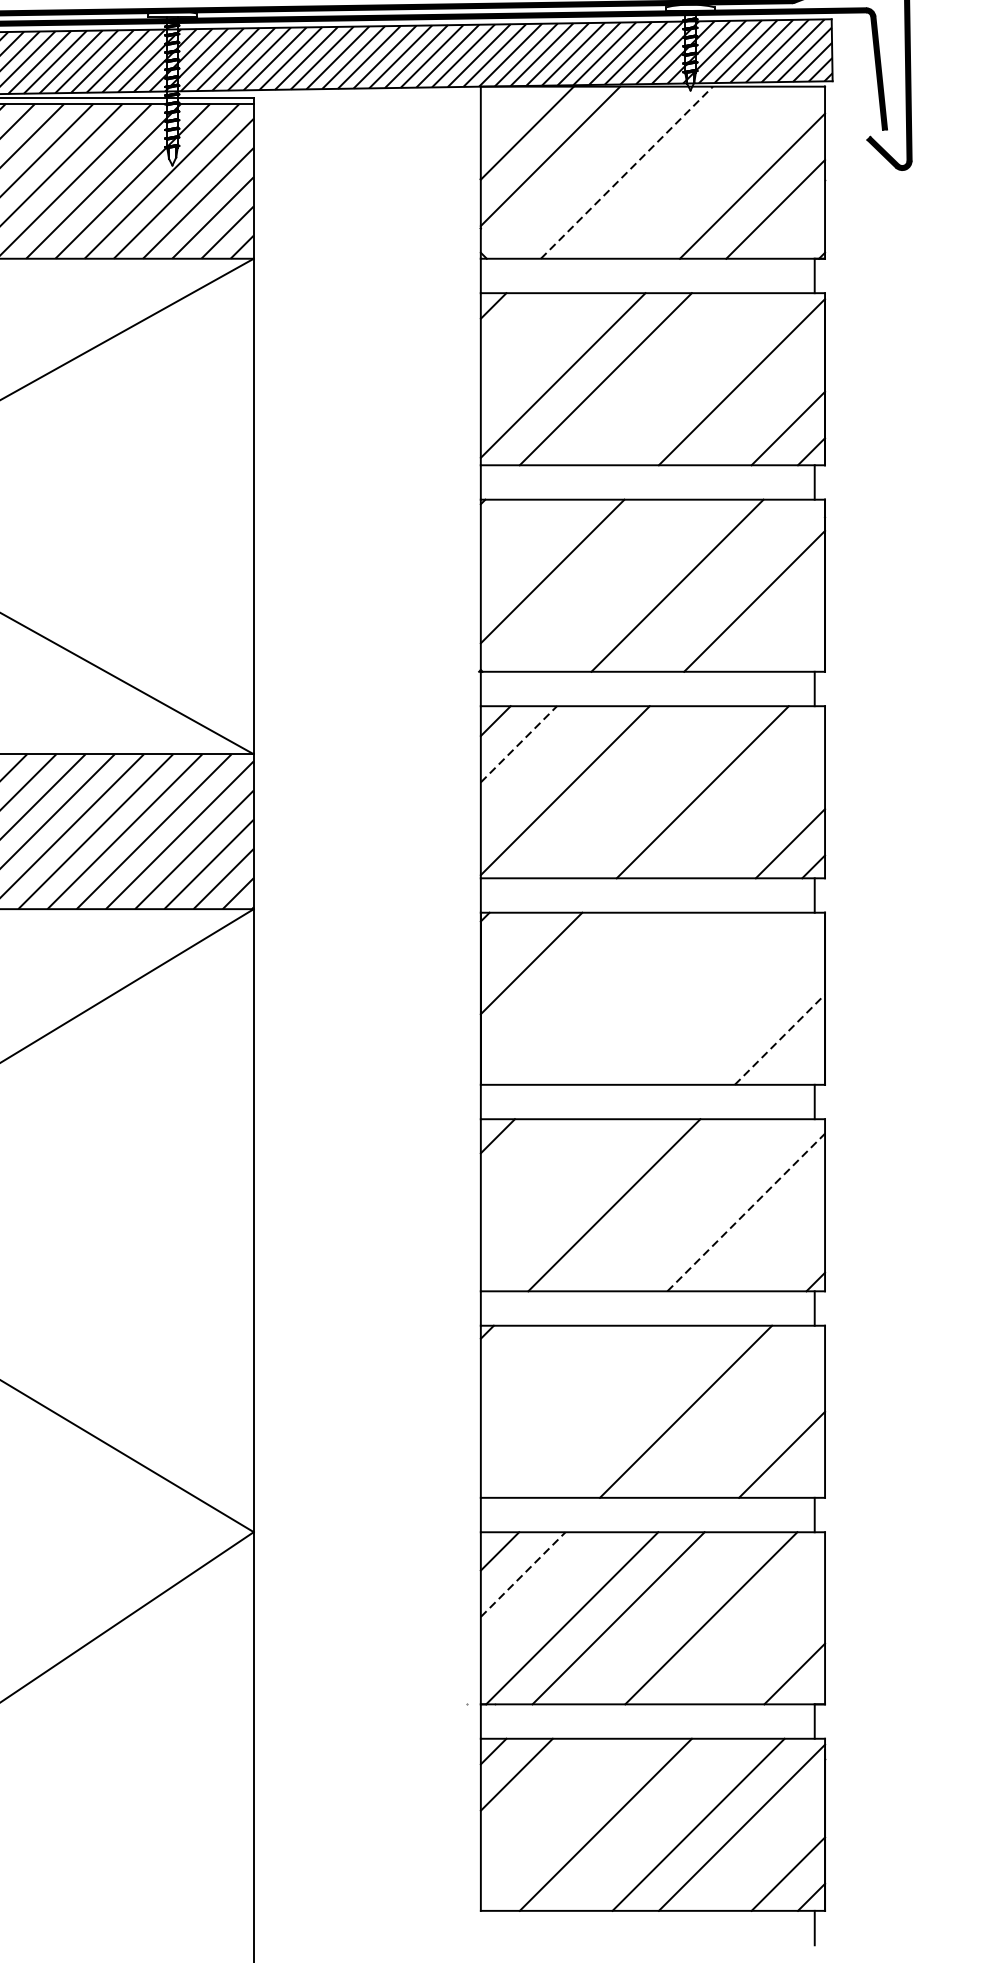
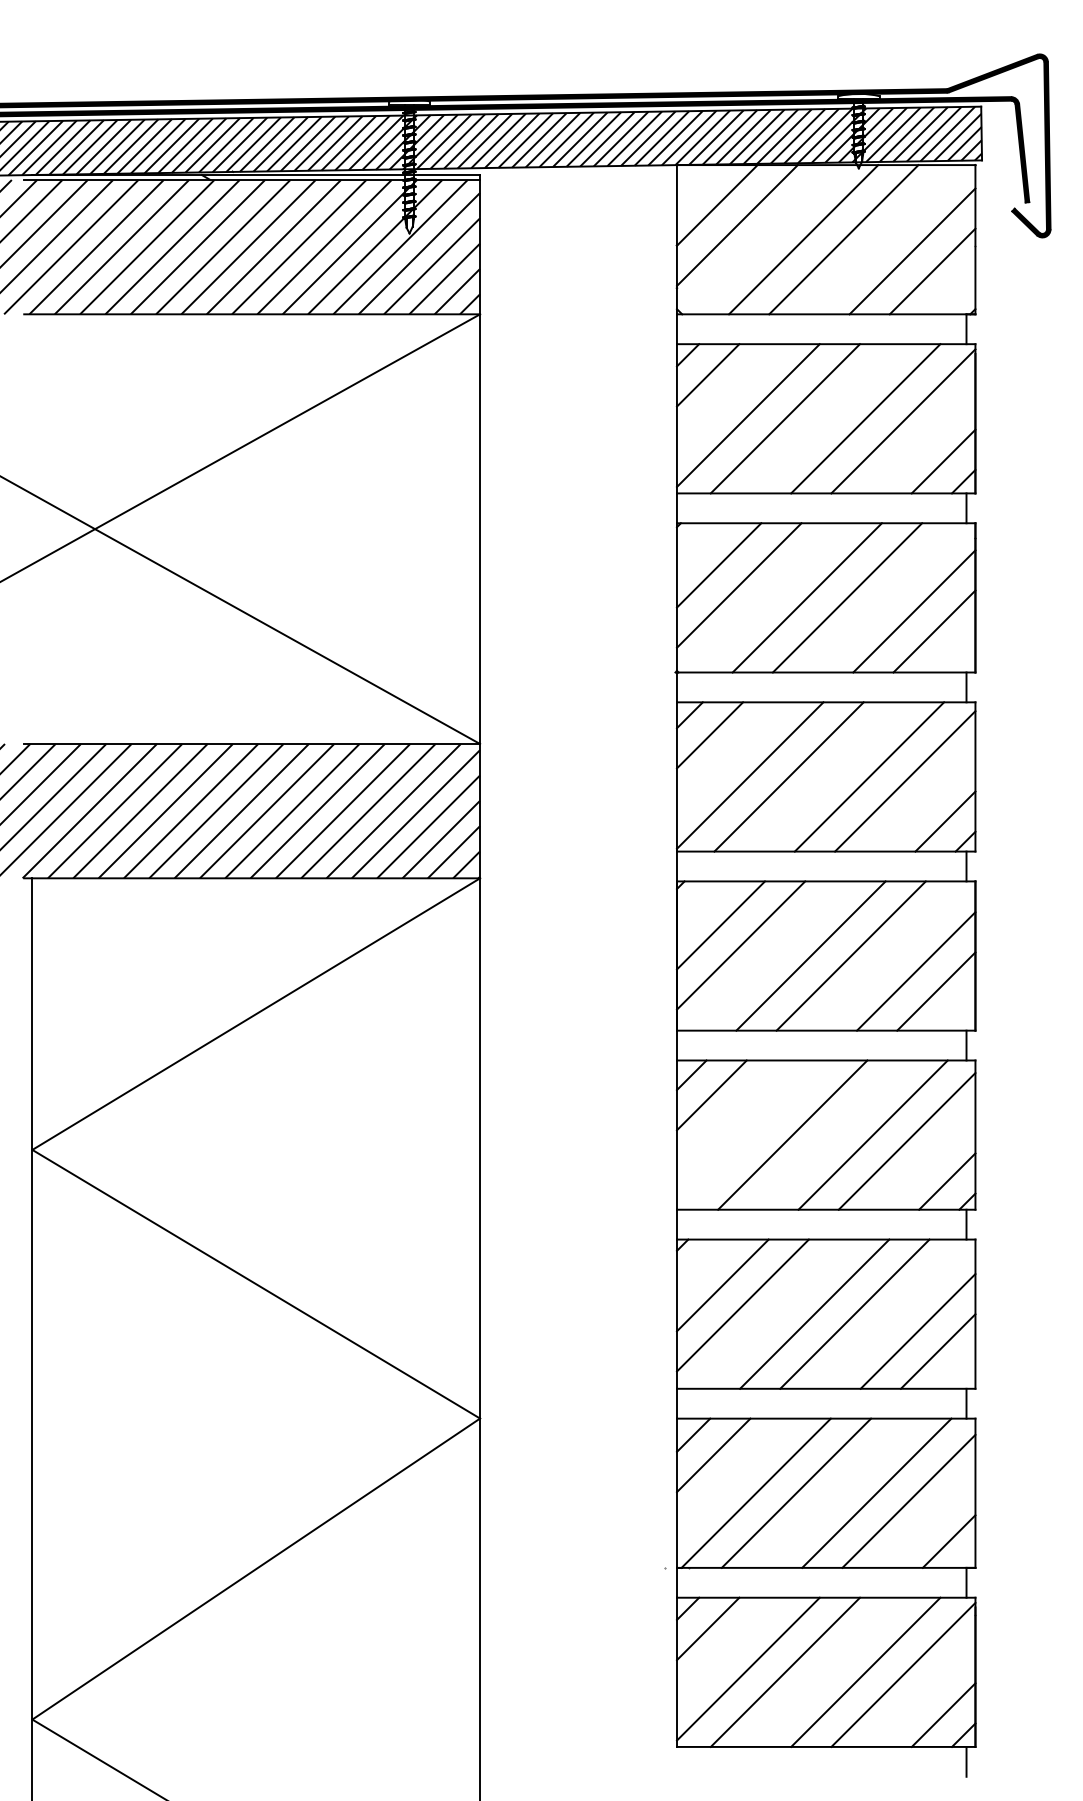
line: (626, 172) -> (803, 239), dashed -> solid
line: (672, 172) -> (843, 239), added
line: (516, 329) -> (707, 375), added
line: (698, 378) -> (865, 418), added
line: (528, 548) -> (718, 565), added
line: (630, 585) -> (806, 597), added
line: (777, 624) -> (934, 631), added
line: (519, 744) -> (710, 735), dashed -> solid
line: (609, 791) -> (788, 776), added
line: (744, 797) -> (905, 781), added
line: (554, 986) -> (740, 945), added
line: (634, 998) -> (810, 955), added
line: (680, 998) -> (850, 955), added
line: (757, 1016) -> (916, 971), added
line: (780, 1039) -> (936, 991), dashed -> solid
line: (520, 1159) -> (711, 1095), added
line: (706, 1204) -> (872, 1134), added
line: (746, 1212) -> (907, 1141), dashed -> solid
line: (792, 1258) -> (947, 1181), added
line: (533, 1378) -> (722, 1285), added
line: (556, 1401) -> (742, 1305), added
line: (639, 1410) -> (814, 1313), added
line: (758, 1431) -> (917, 1331), added
line: (522, 1574) -> (713, 1455), dashed -> solid
line: (747, 1626) -> (908, 1500), added
line: (563, 1820) -> (748, 1668), added

